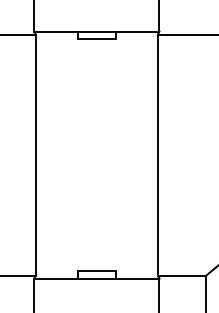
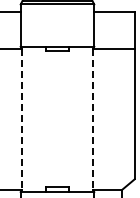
line: (35, 155) -> (21, 119), solid -> dashed
line: (158, 155) -> (93, 119), solid -> dashed

